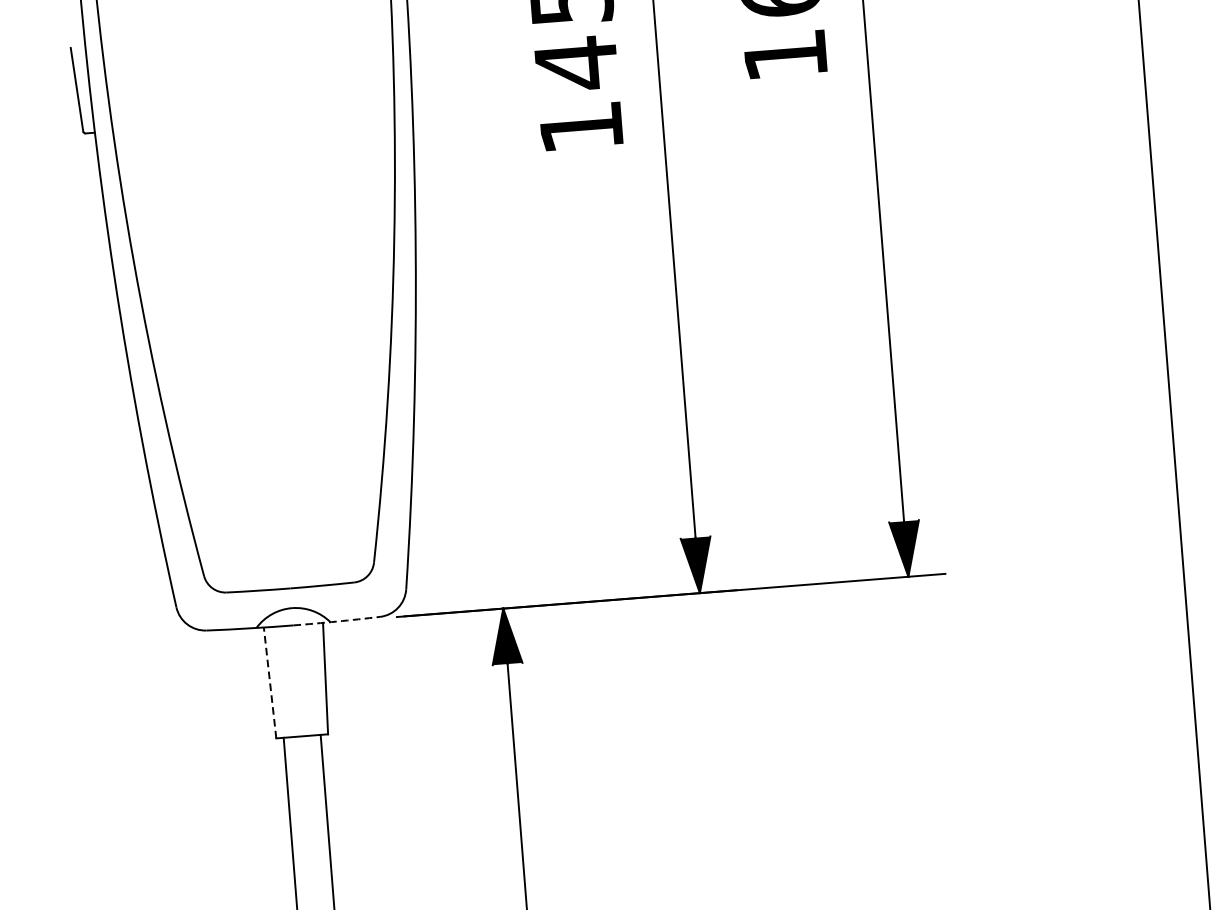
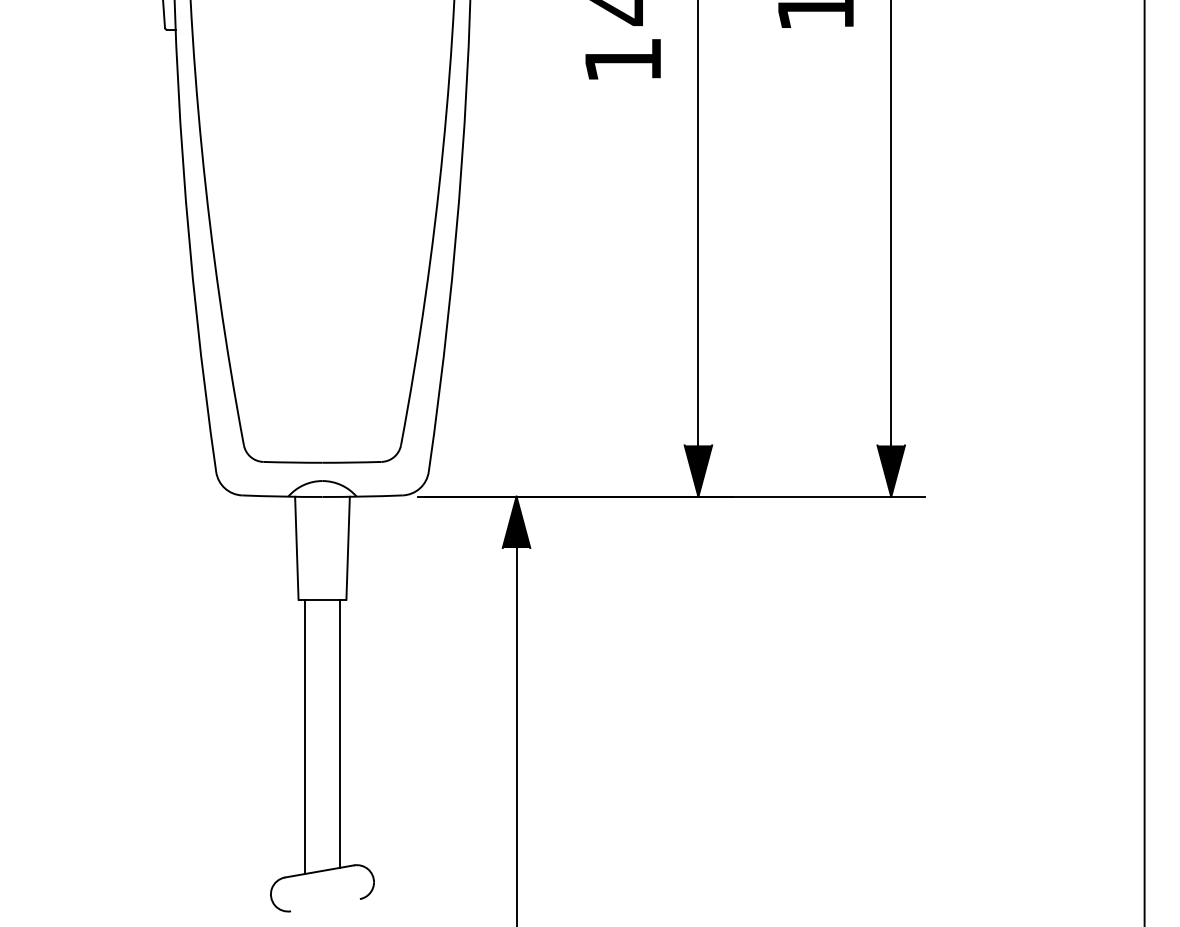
arc: (336, 621) -> (362, 496), dashed -> solid
line: (269, 682) -> (296, 547), dashed -> solid

